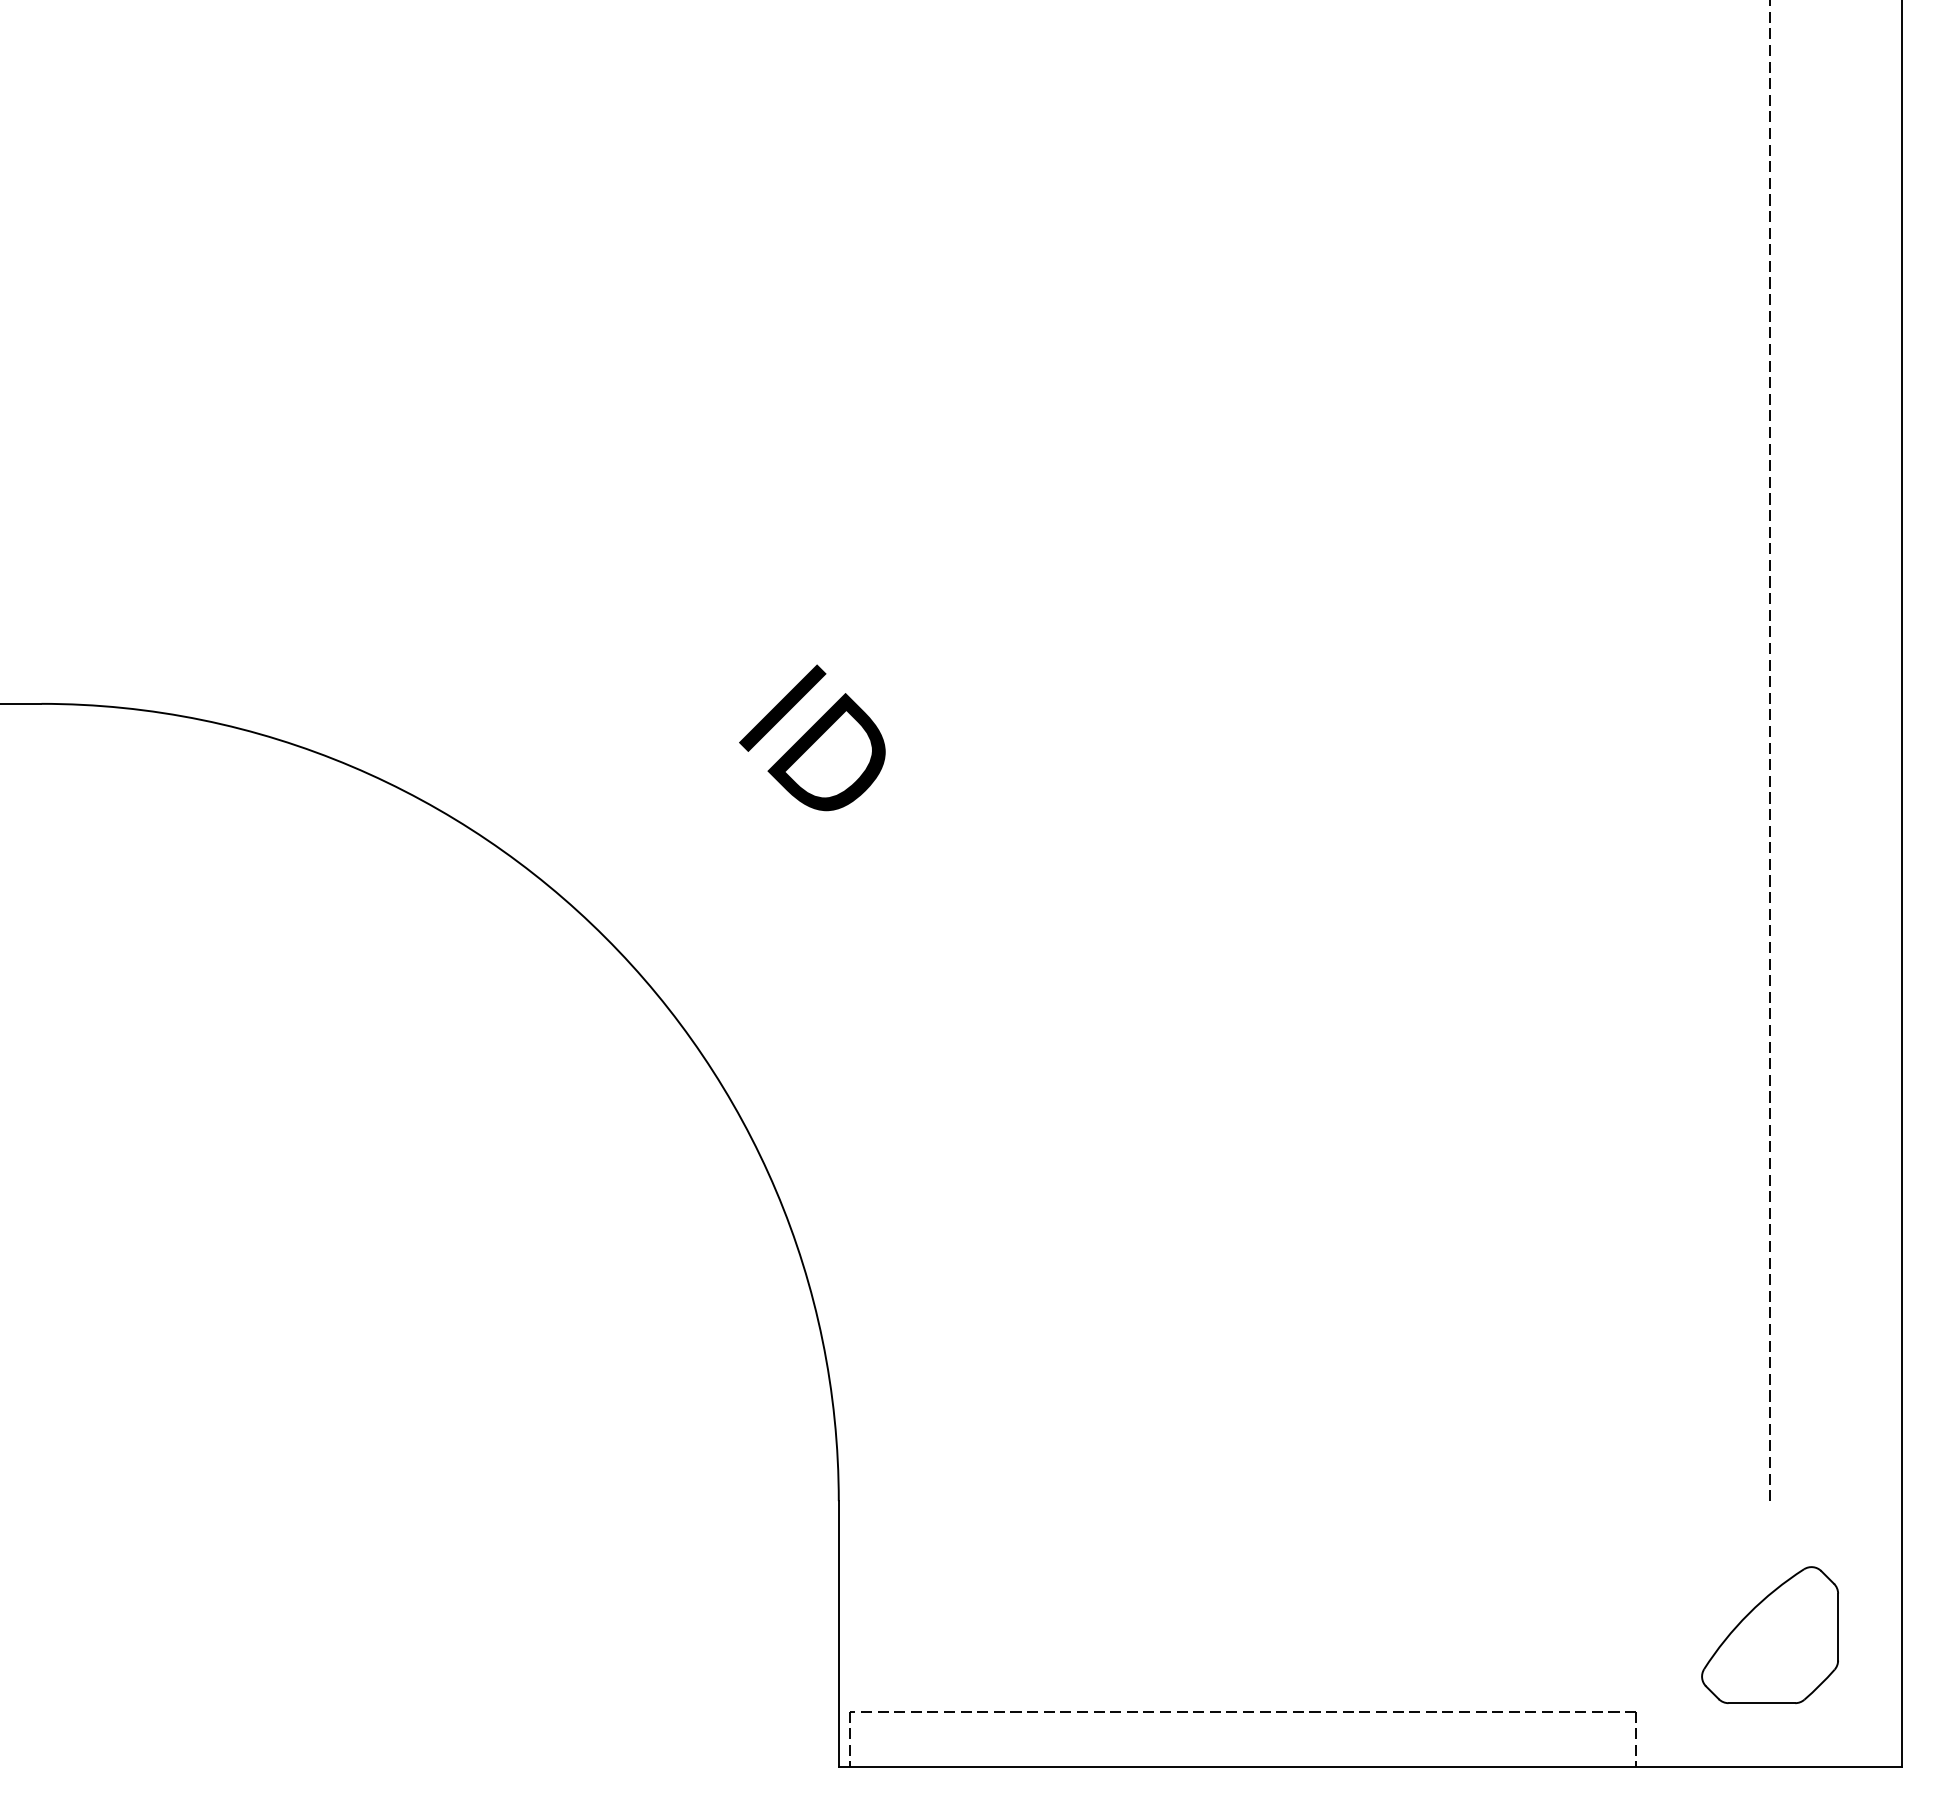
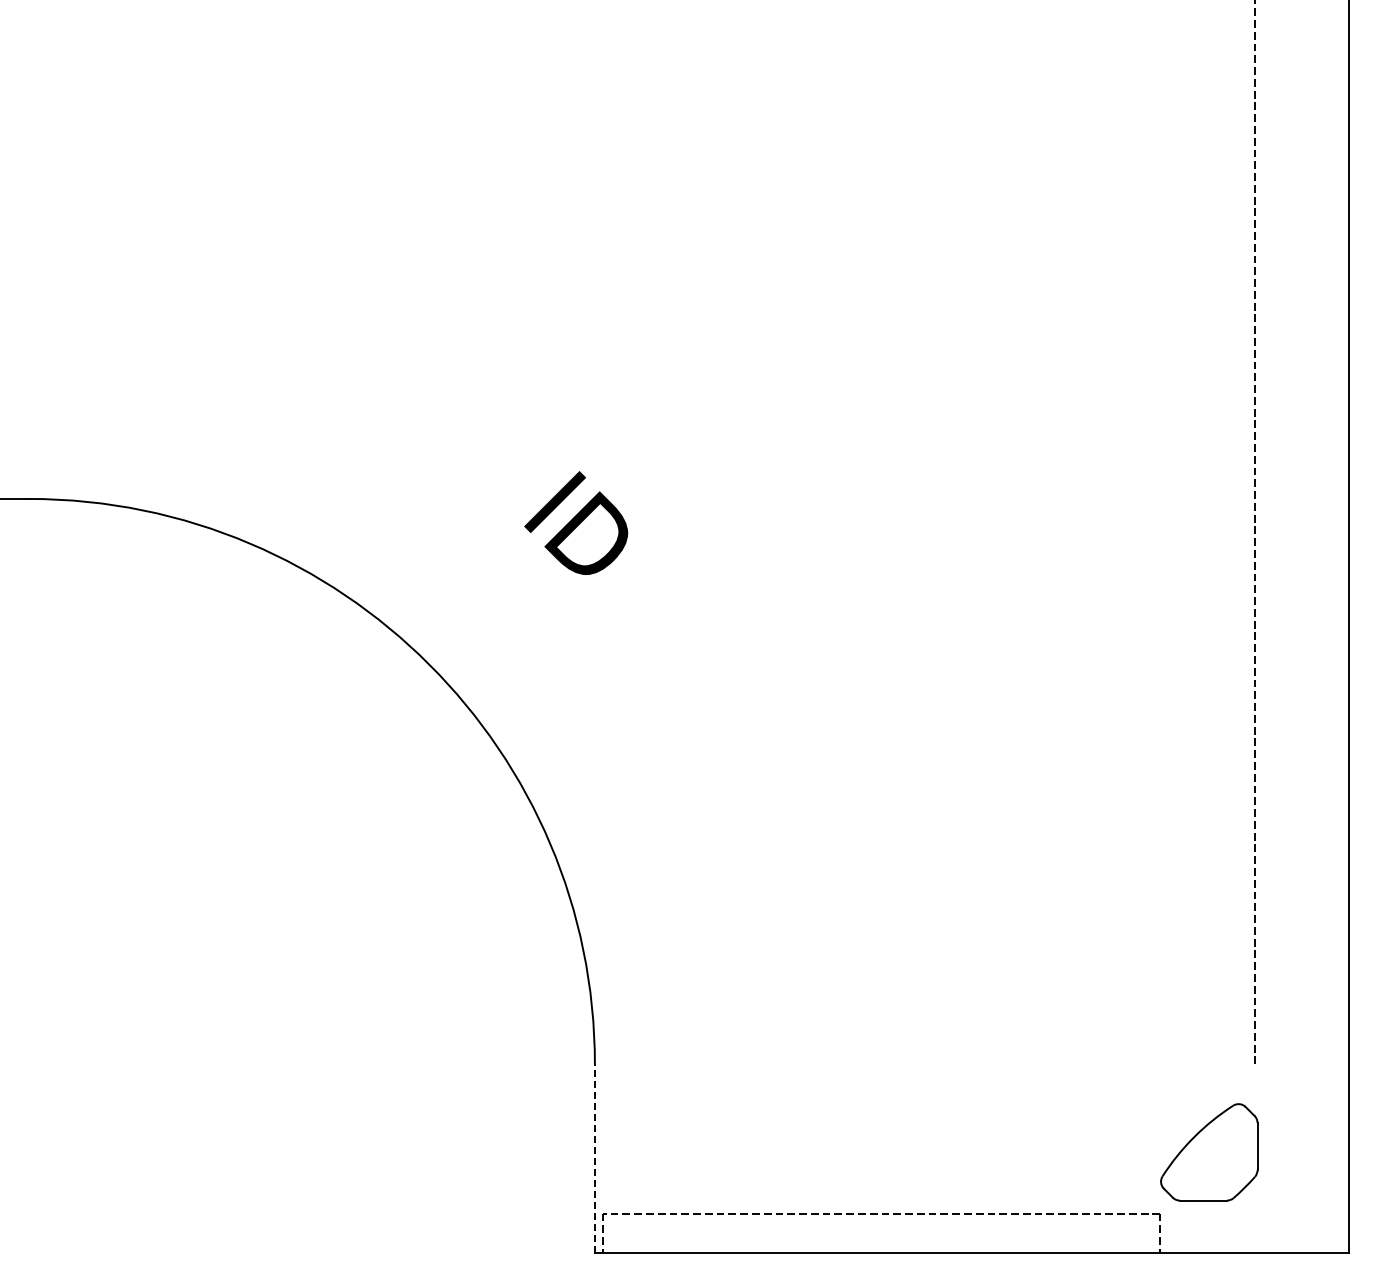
line: (838, 1633) -> (594, 1158), solid -> dashed
part: (1770, 1635) -> (1209, 1152), moved

